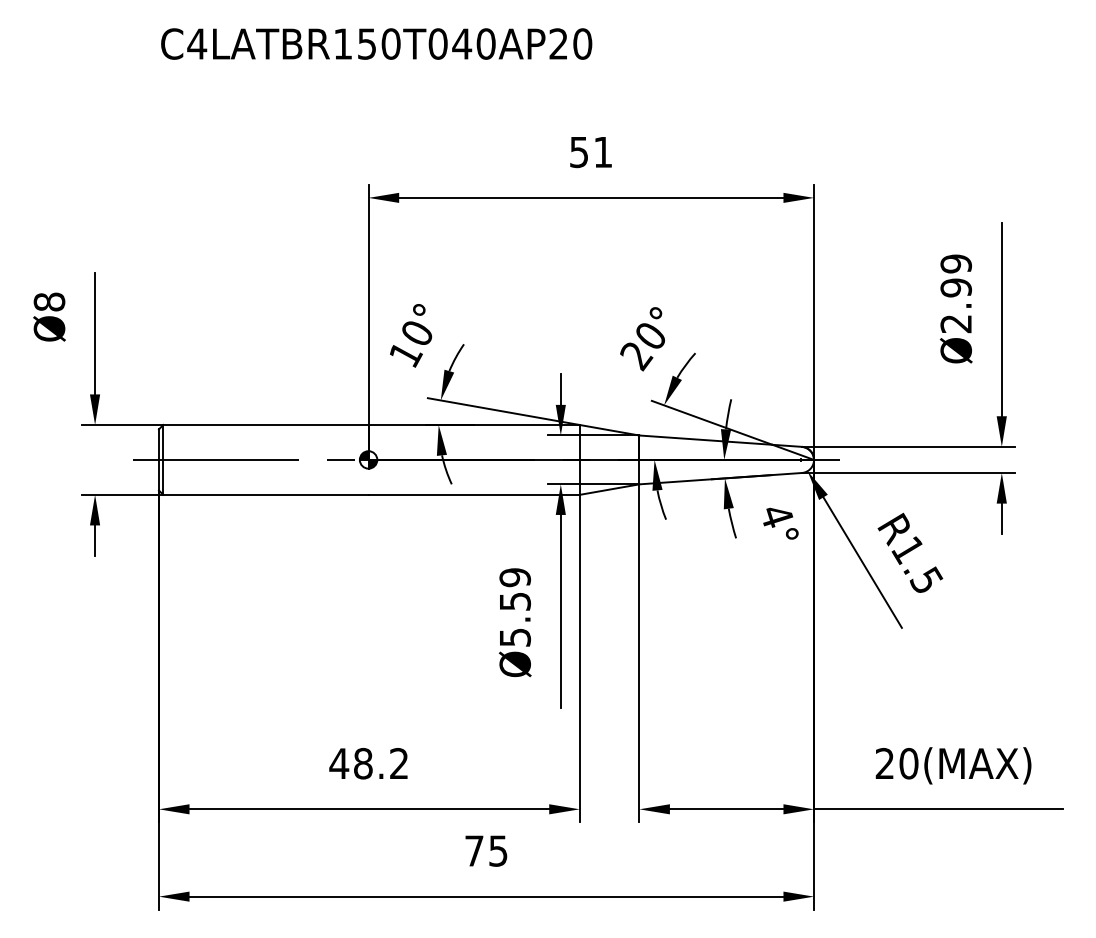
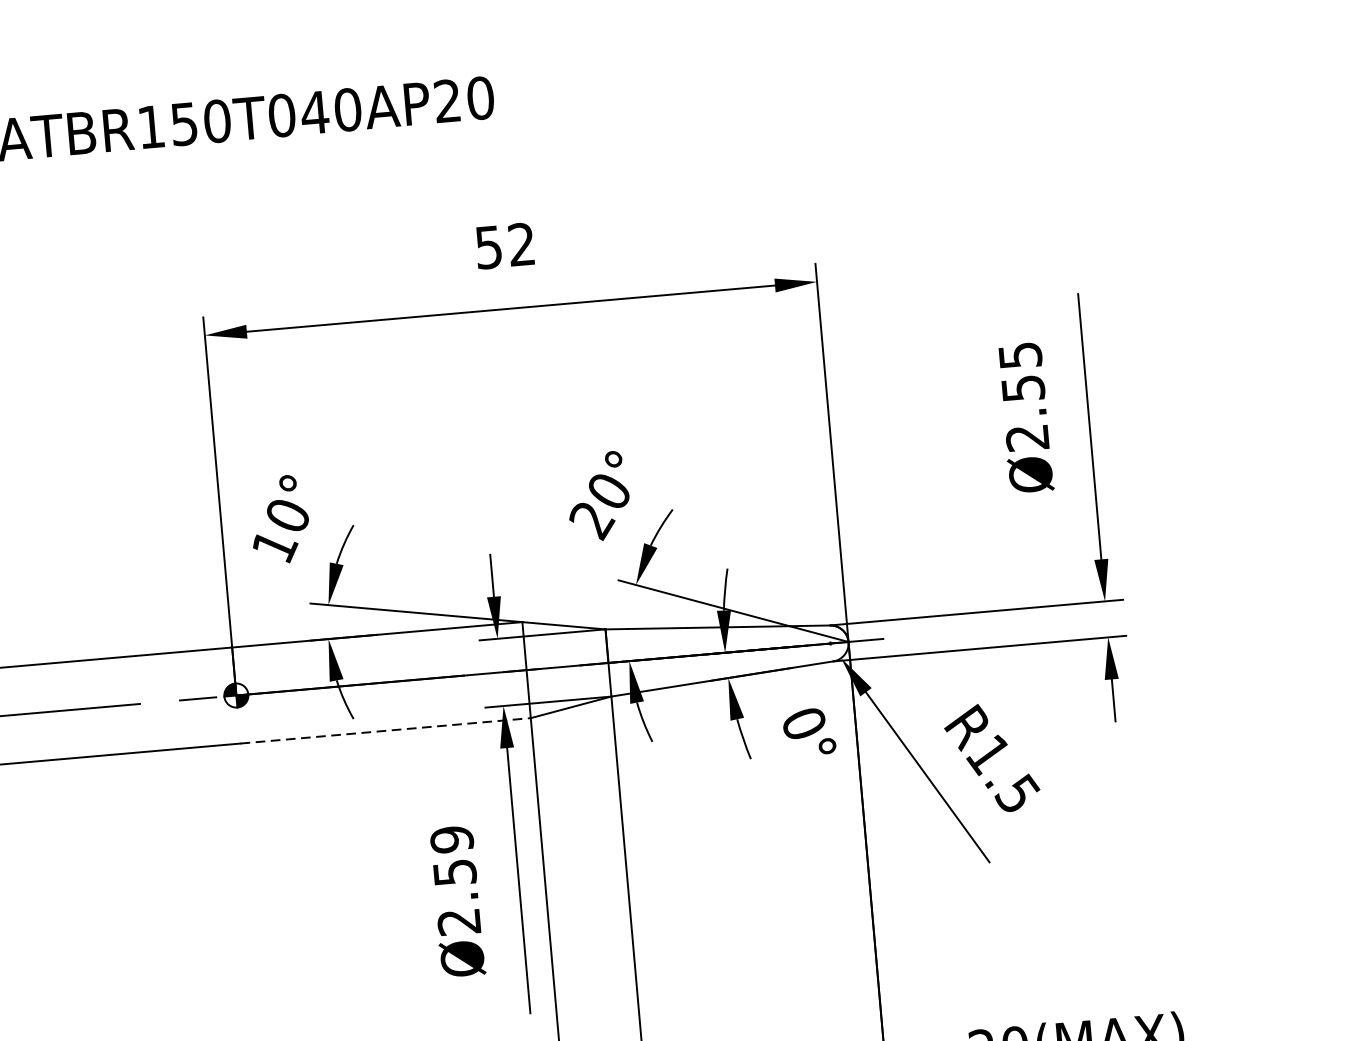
text: (602, 151) -> (520, 243), 51 -> 52
text: (955, 275) -> (1020, 371), Ø2.99 -> Ø2.55
line: (474, 494) -> (386, 730), solid -> dashed
text: (777, 516) -> (805, 724), 4° -> 0°
text: (515, 637) -> (459, 921), Ø5.59 -> Ø2.59

